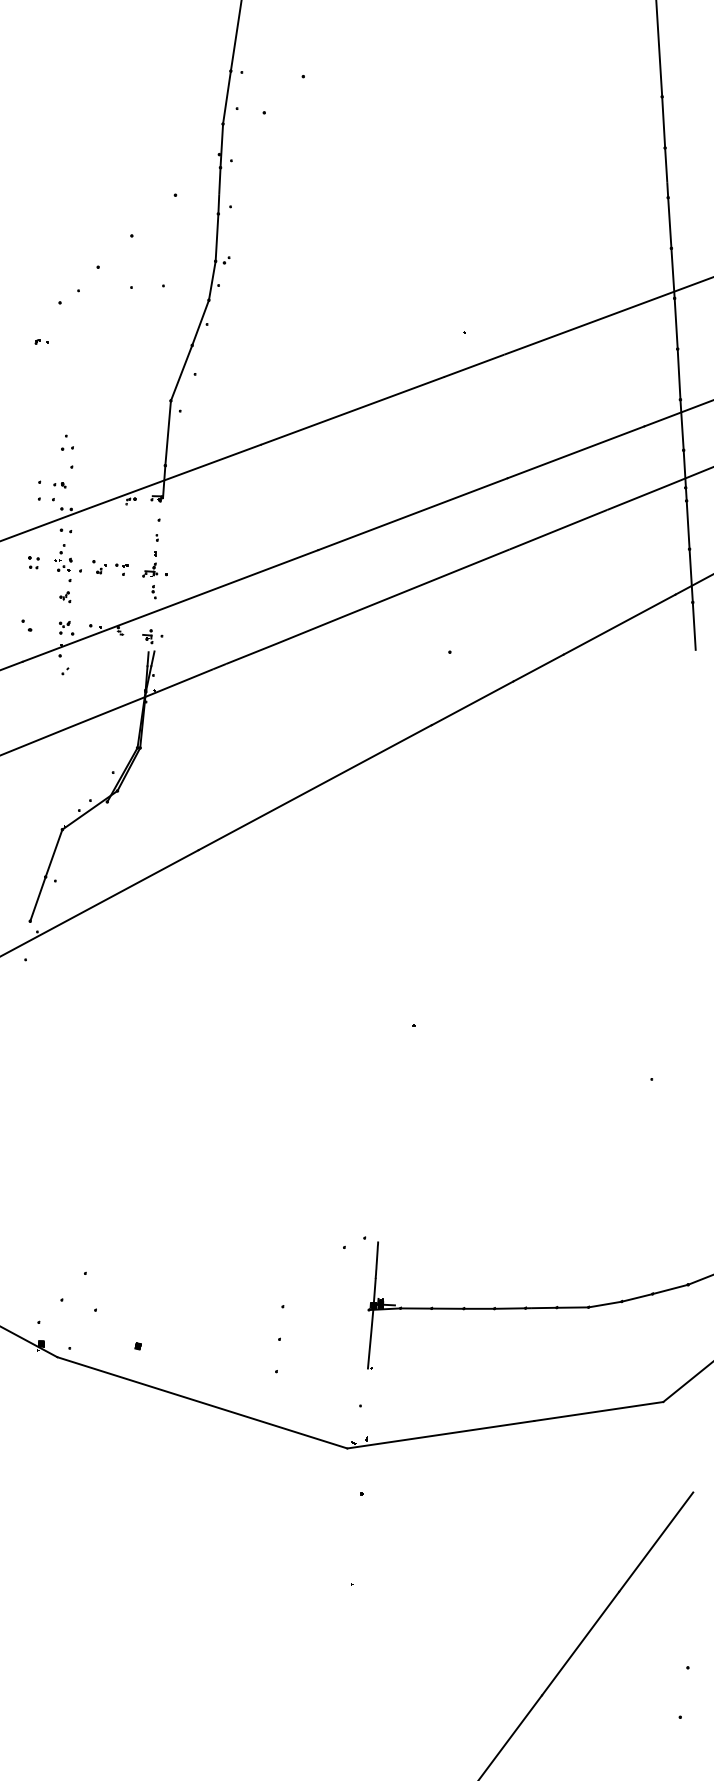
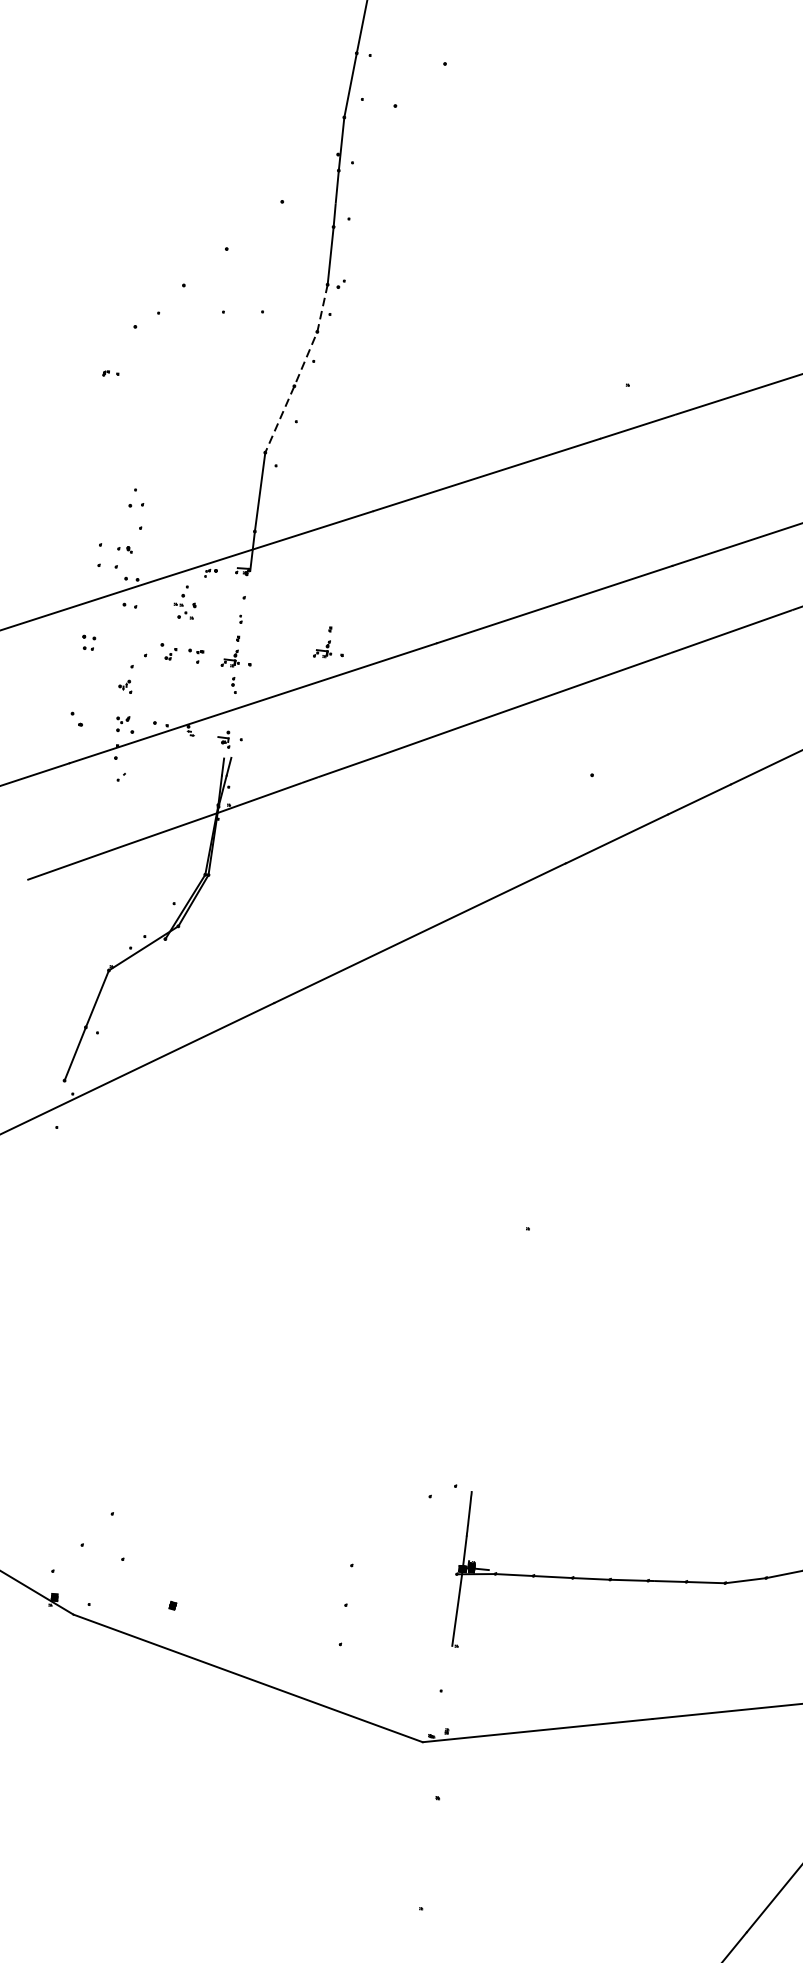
line: (197, 332) -> (301, 370), solid -> dashed
part: (229, 553) -> (328, 642), added
part: (63, 557) -> (185, 601), moved

